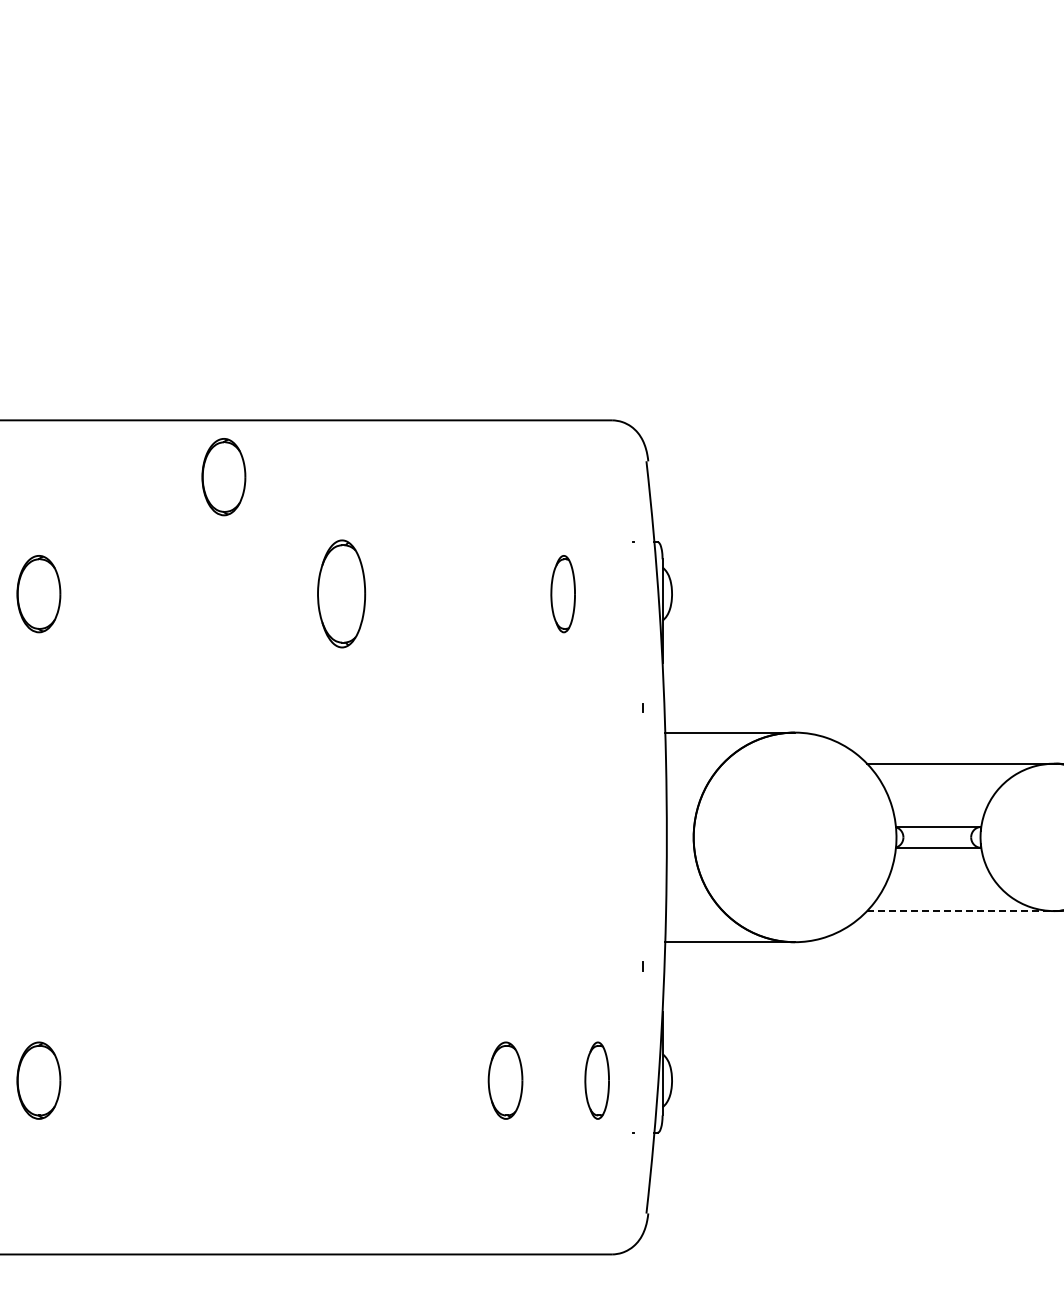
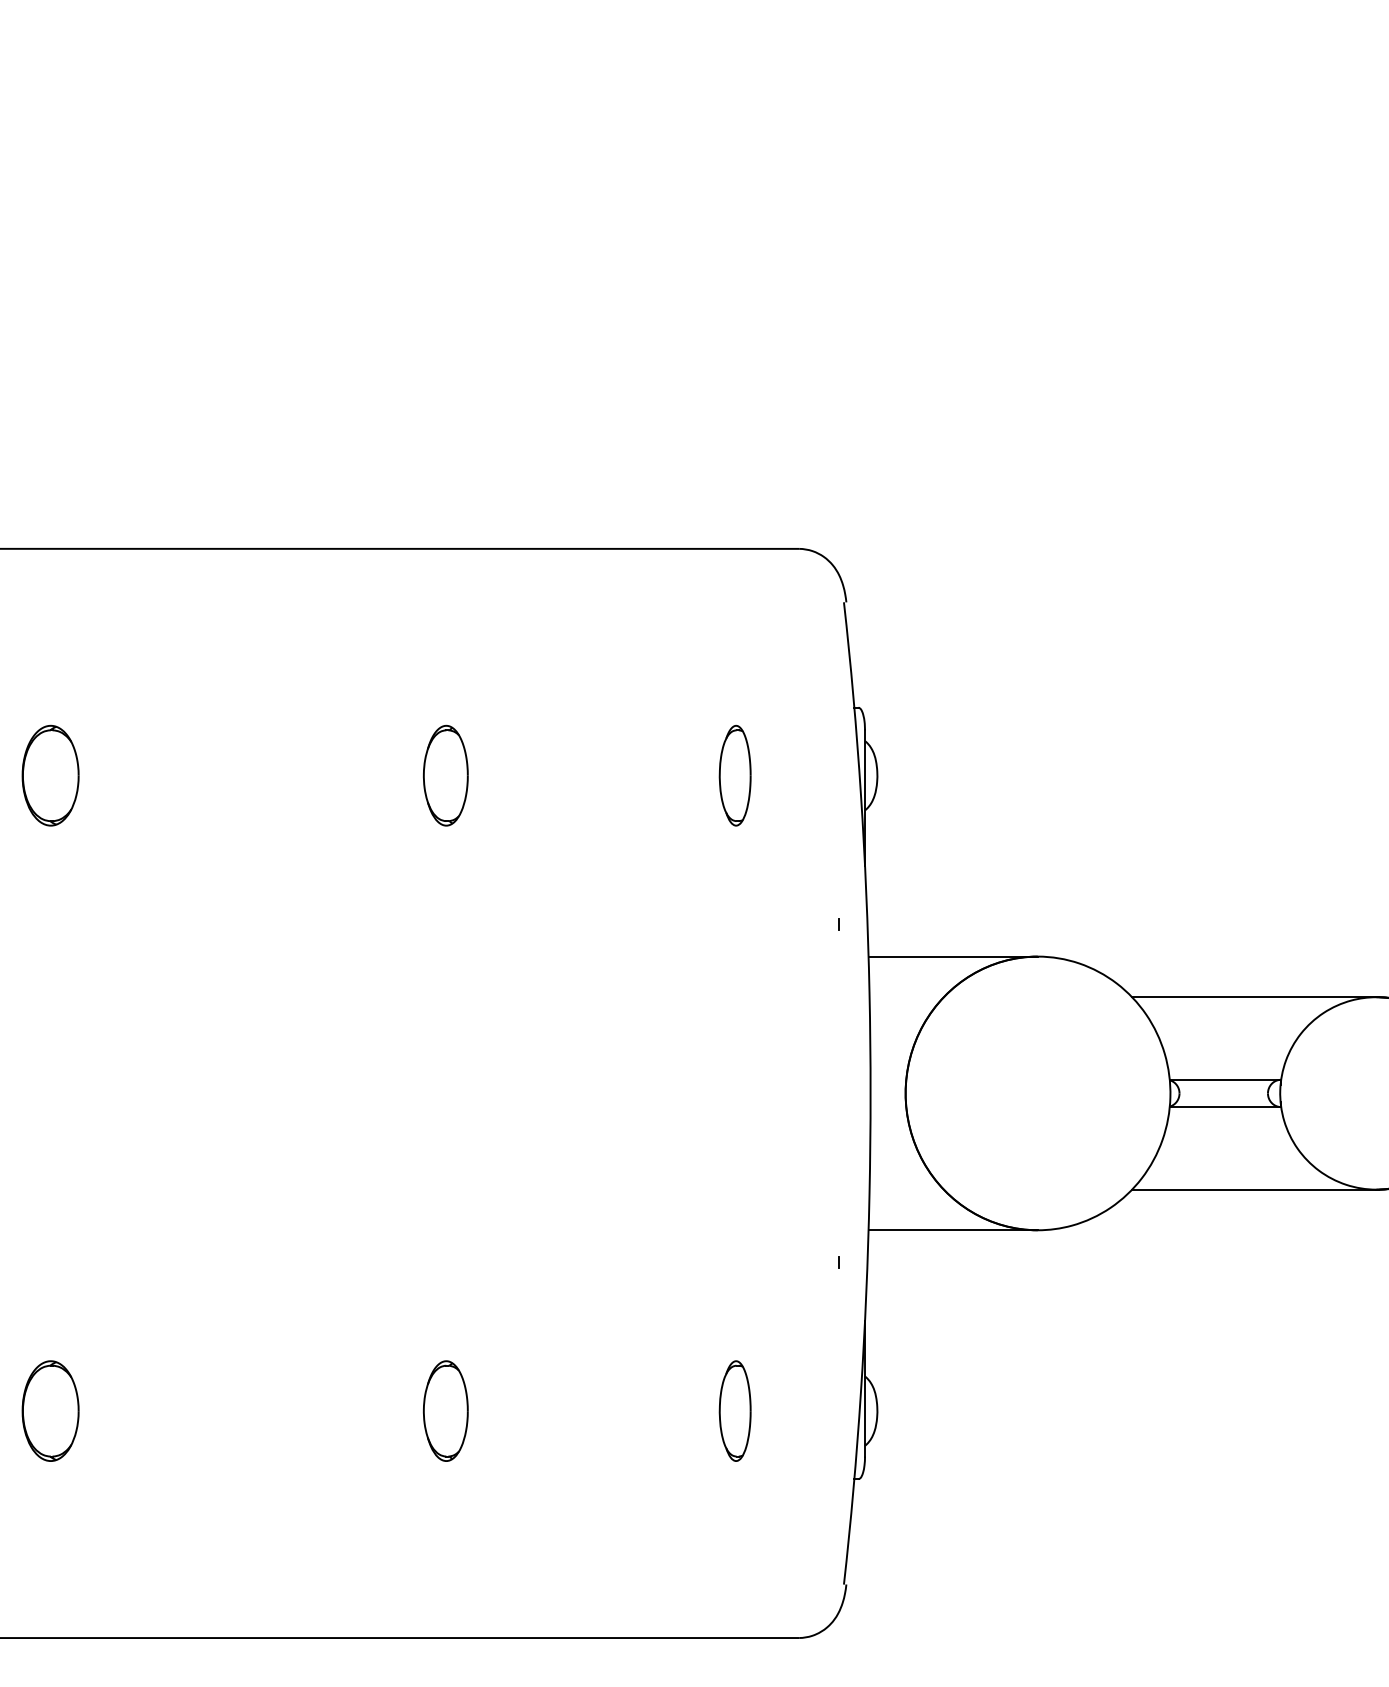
part: (223, 477) -> (291, 623), removed
part: (341, 594) -> (445, 776), size x0.71
line: (960, 911) -> (1254, 1190), dashed -> solid
part: (505, 1080) -> (445, 1410), moved
part: (596, 1080) -> (734, 1410), moved

